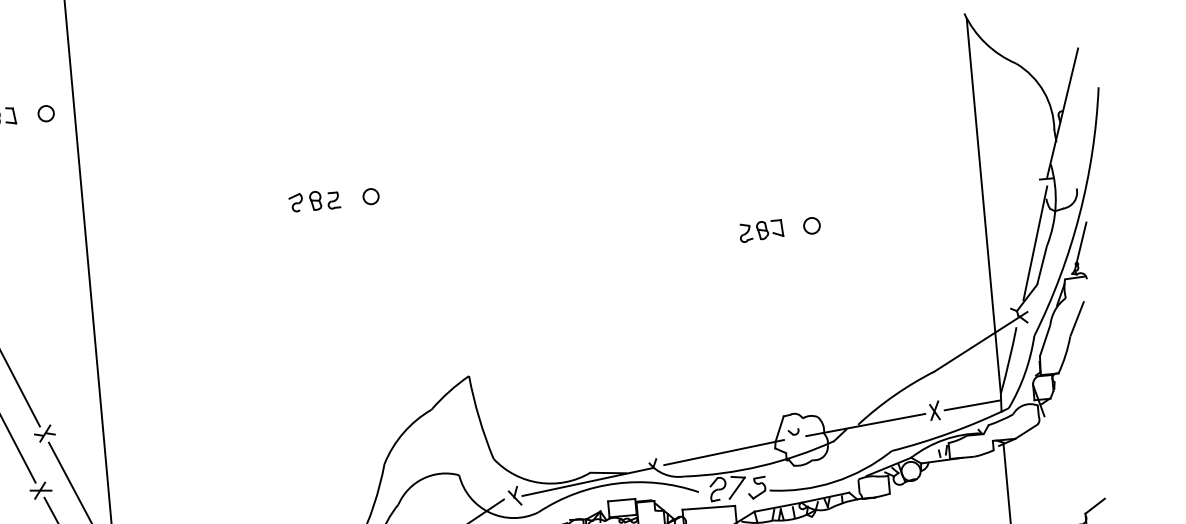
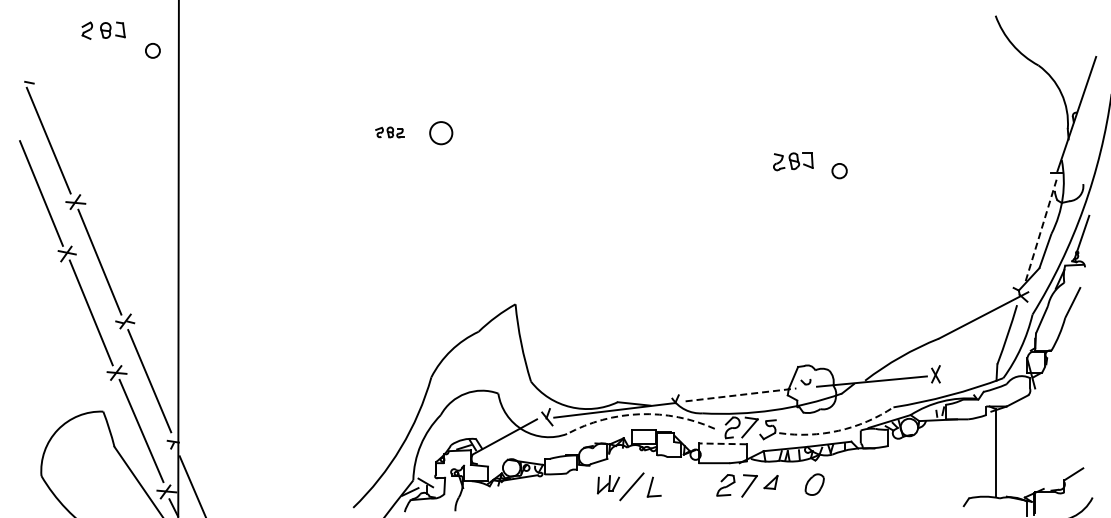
circle: (45, 113) -> (152, 50), moved
circle: (371, 195) -> (441, 132), size x1.6
part: (314, 201) -> (389, 132), size x0.6
line: (983, 205) -> (997, 191), removed
circle: (811, 226) -> (839, 171), moved
part: (761, 230) -> (793, 161), moved
line: (1035, 243) -> (1041, 230), solid -> dashed
line: (971, 405) -> (969, 372), removed
line: (724, 452) -> (741, 394), solid -> dashed
arc: (834, 481) -> (838, 430), solid -> dashed
arc: (616, 483) -> (640, 414), solid -> dashed
line: (708, 507) -> (722, 443), solid -> dashed

